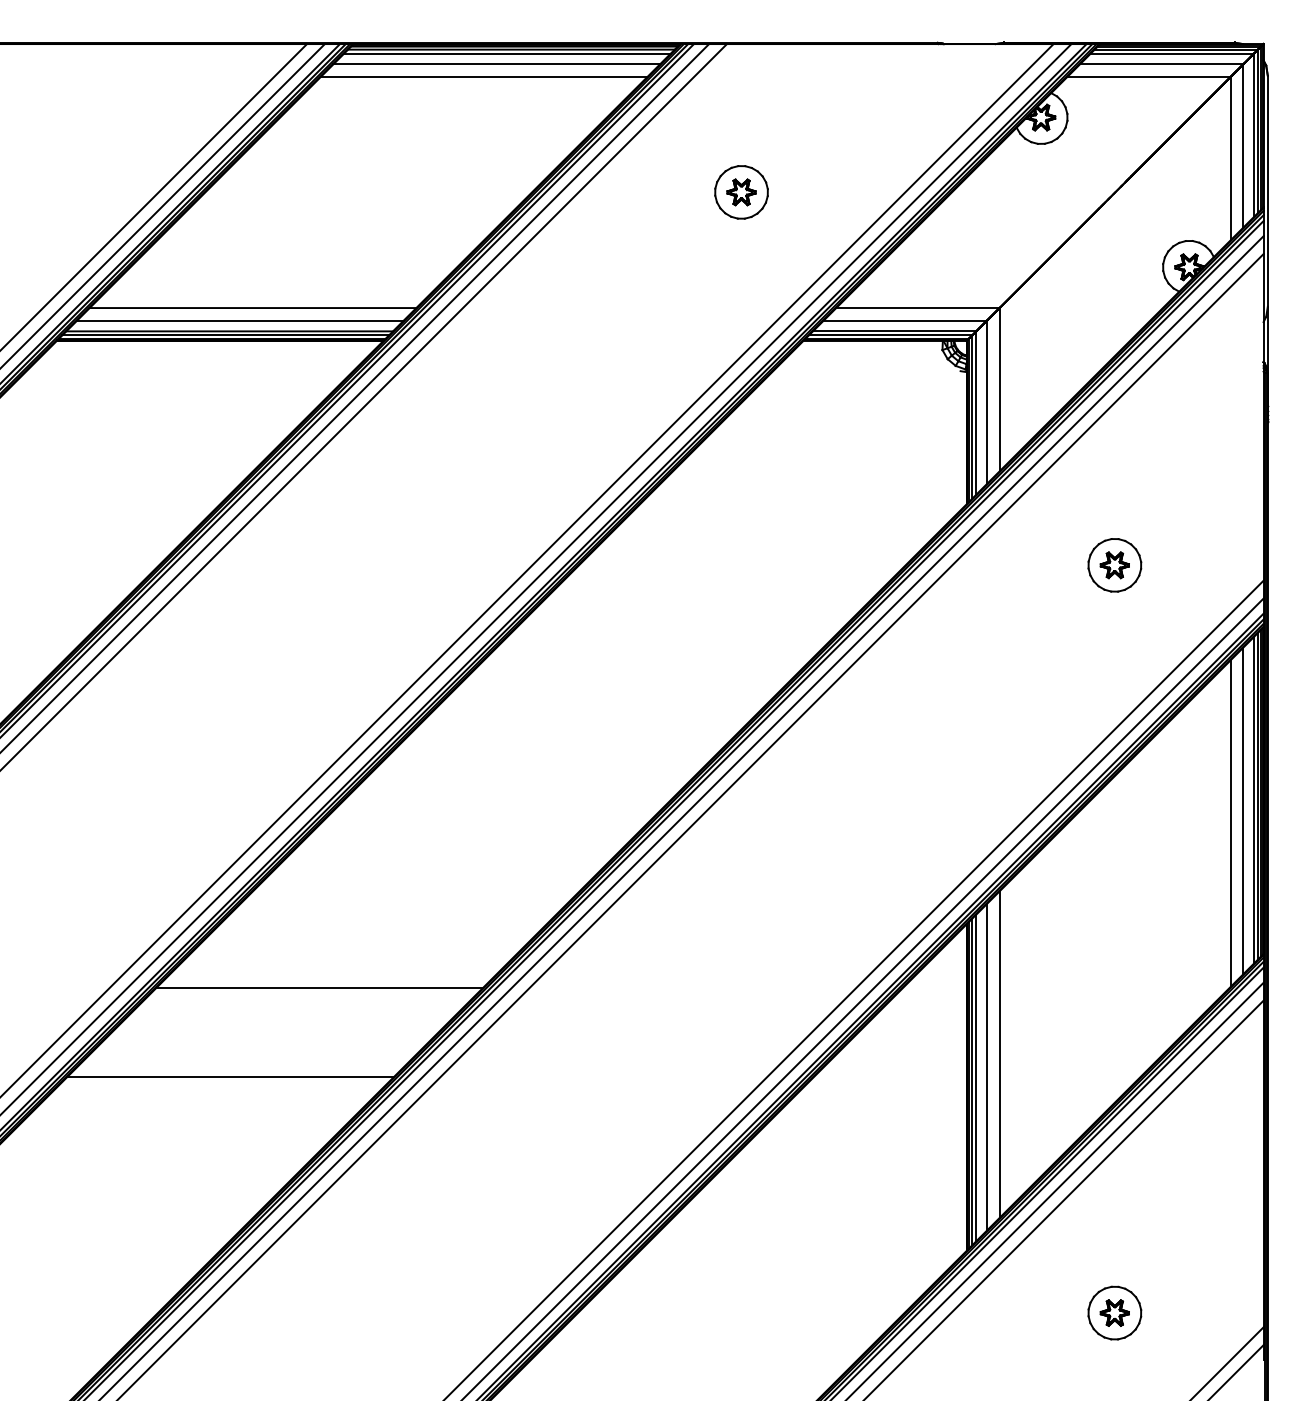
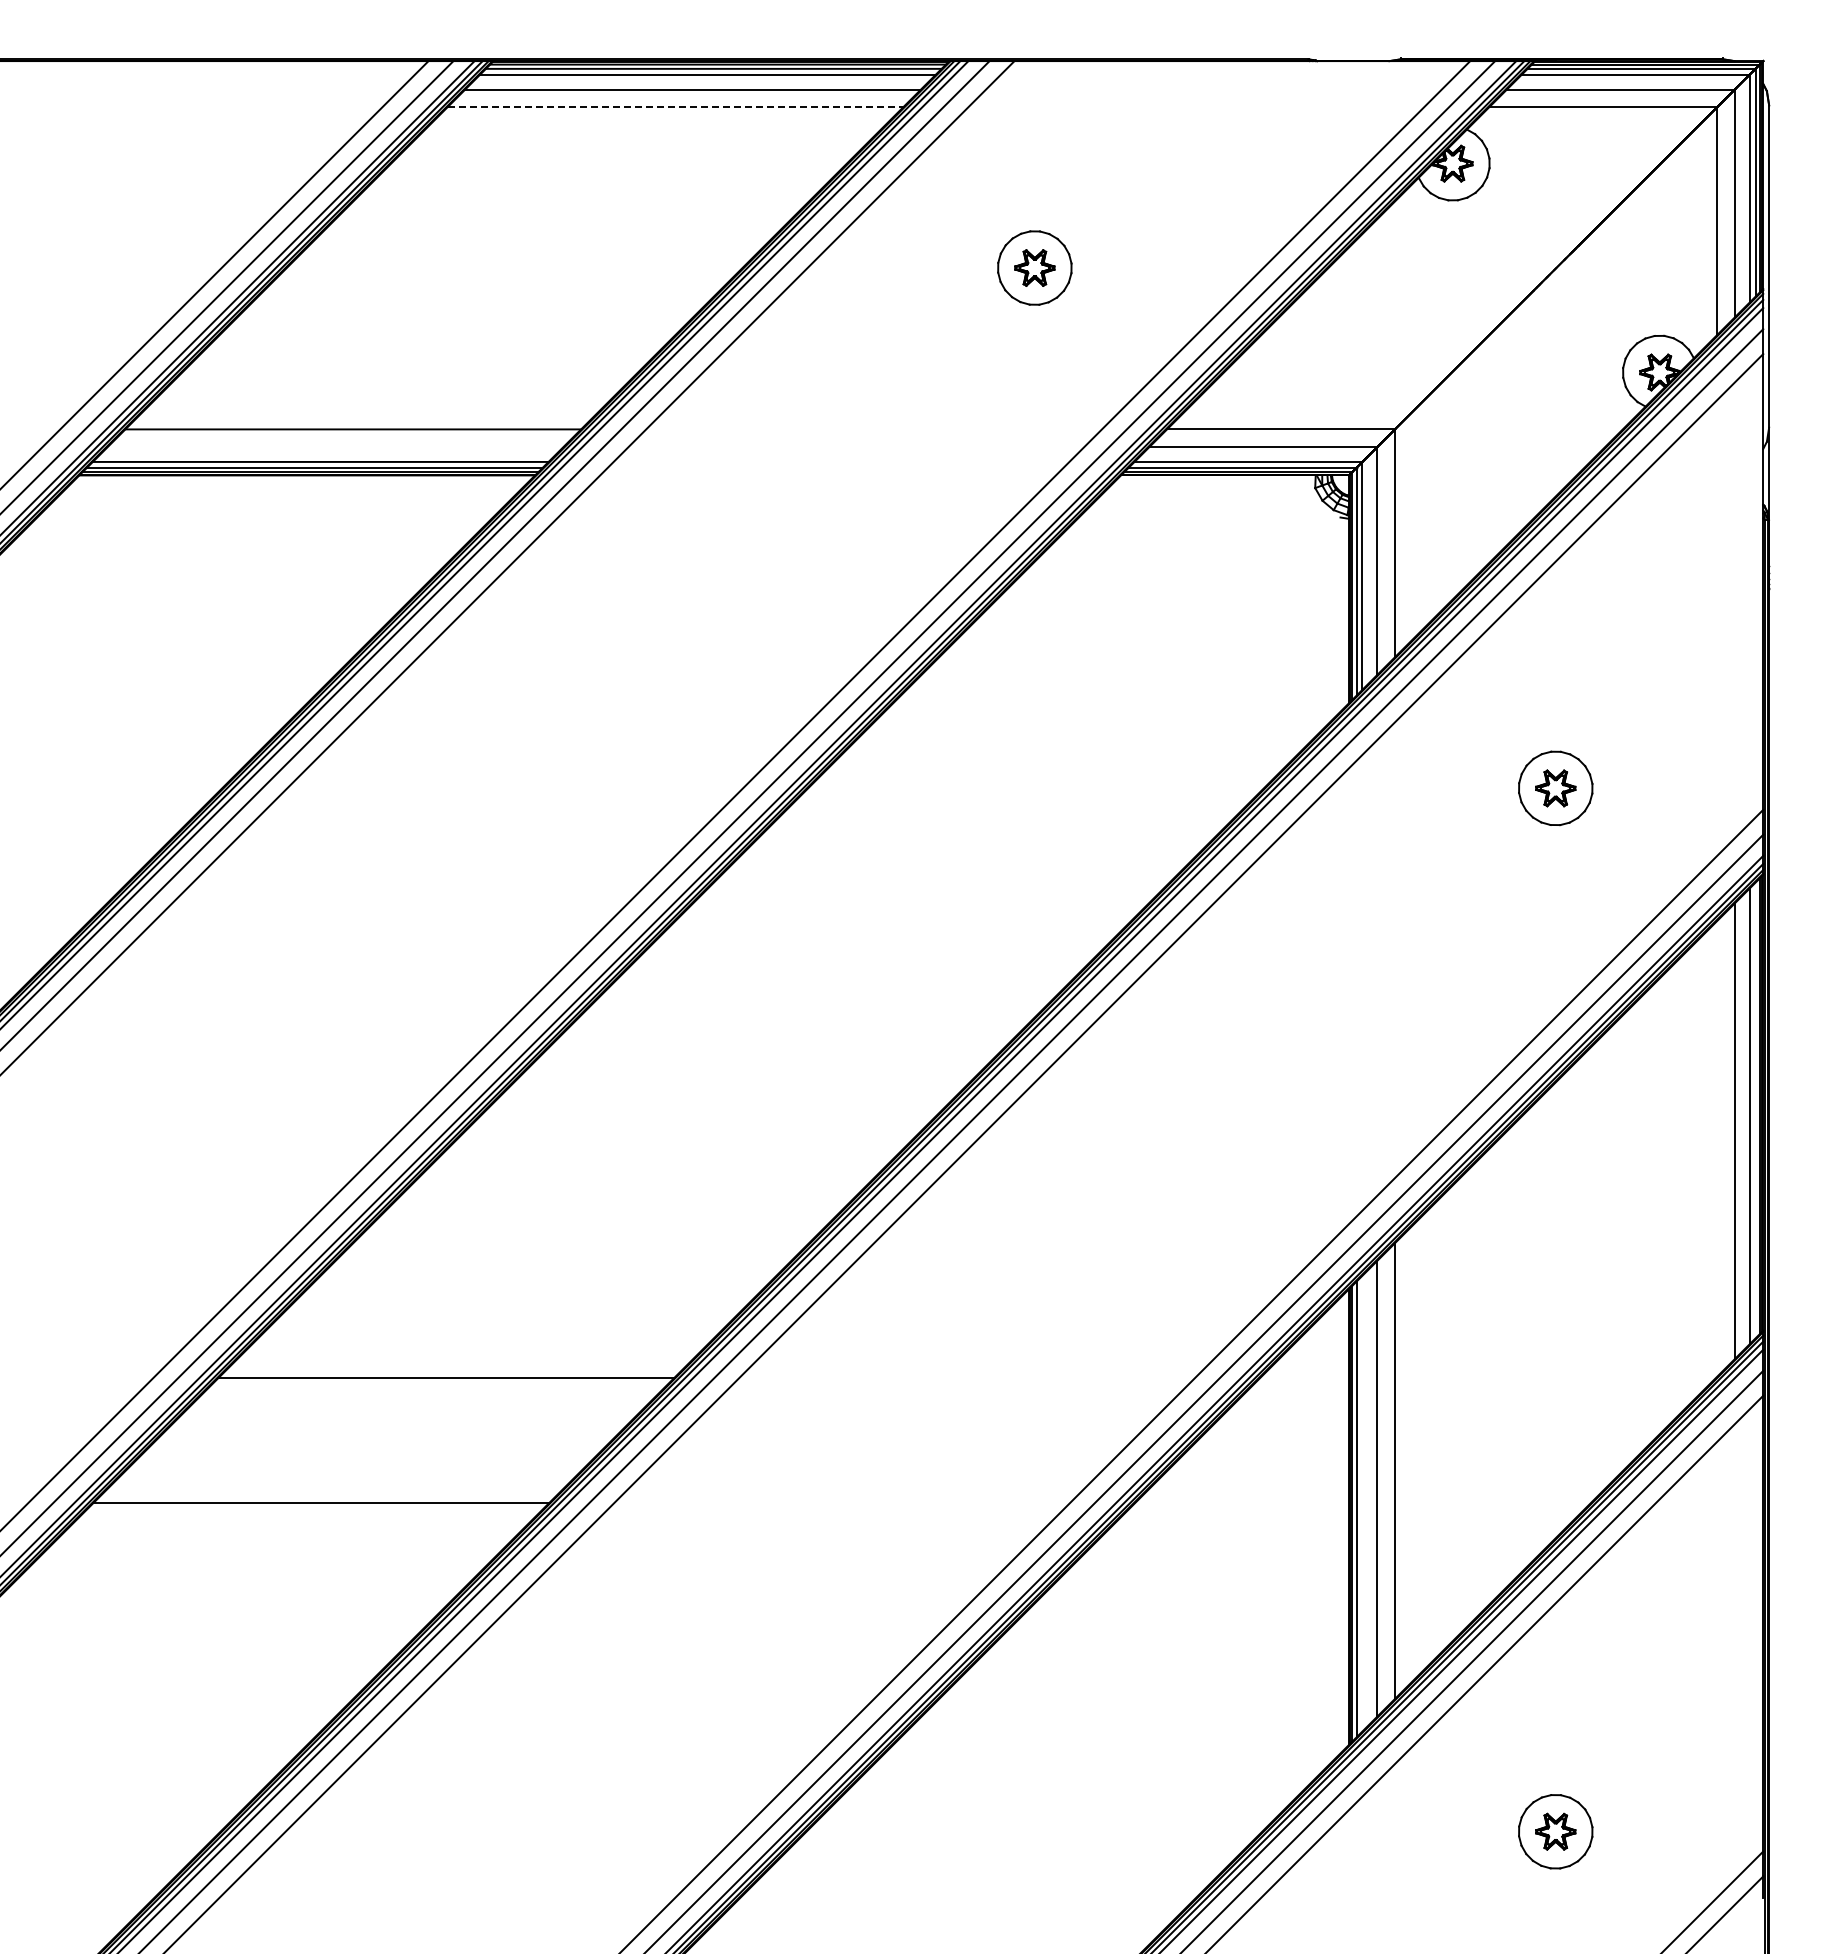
line: (484, 77) -> (675, 107), solid -> dashed
line: (240, 321) -> (335, 447), removed
line: (1258, 796) -> (1755, 1110), removed
line: (1230, 823) -> (1717, 1148), removed
line: (976, 1077) -> (1362, 1503), removed

